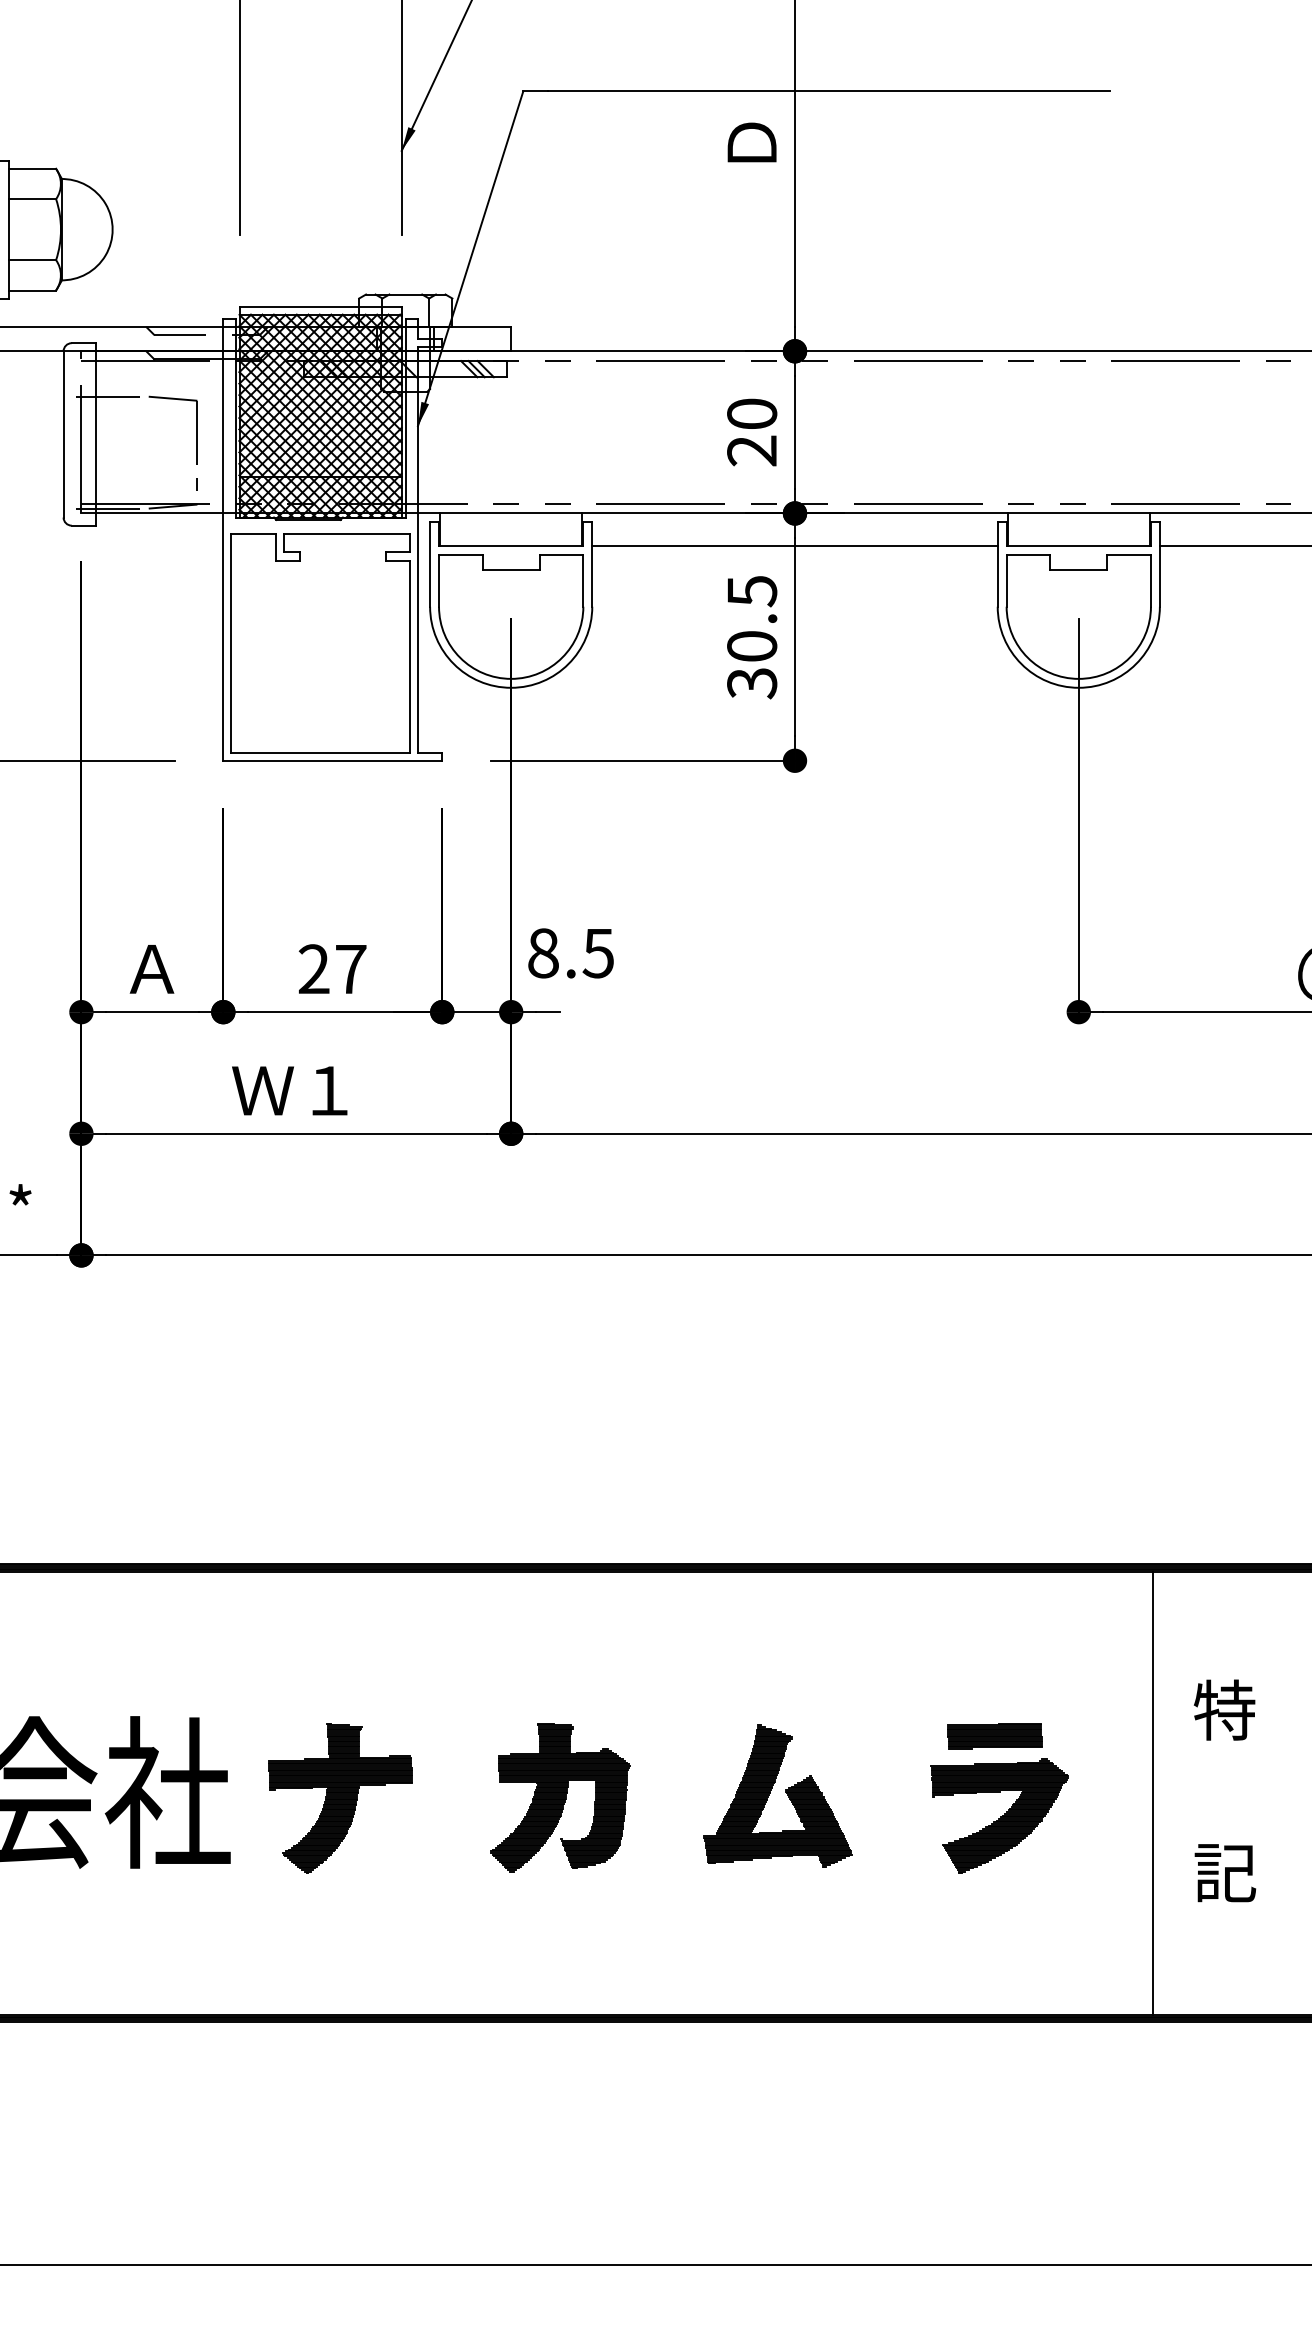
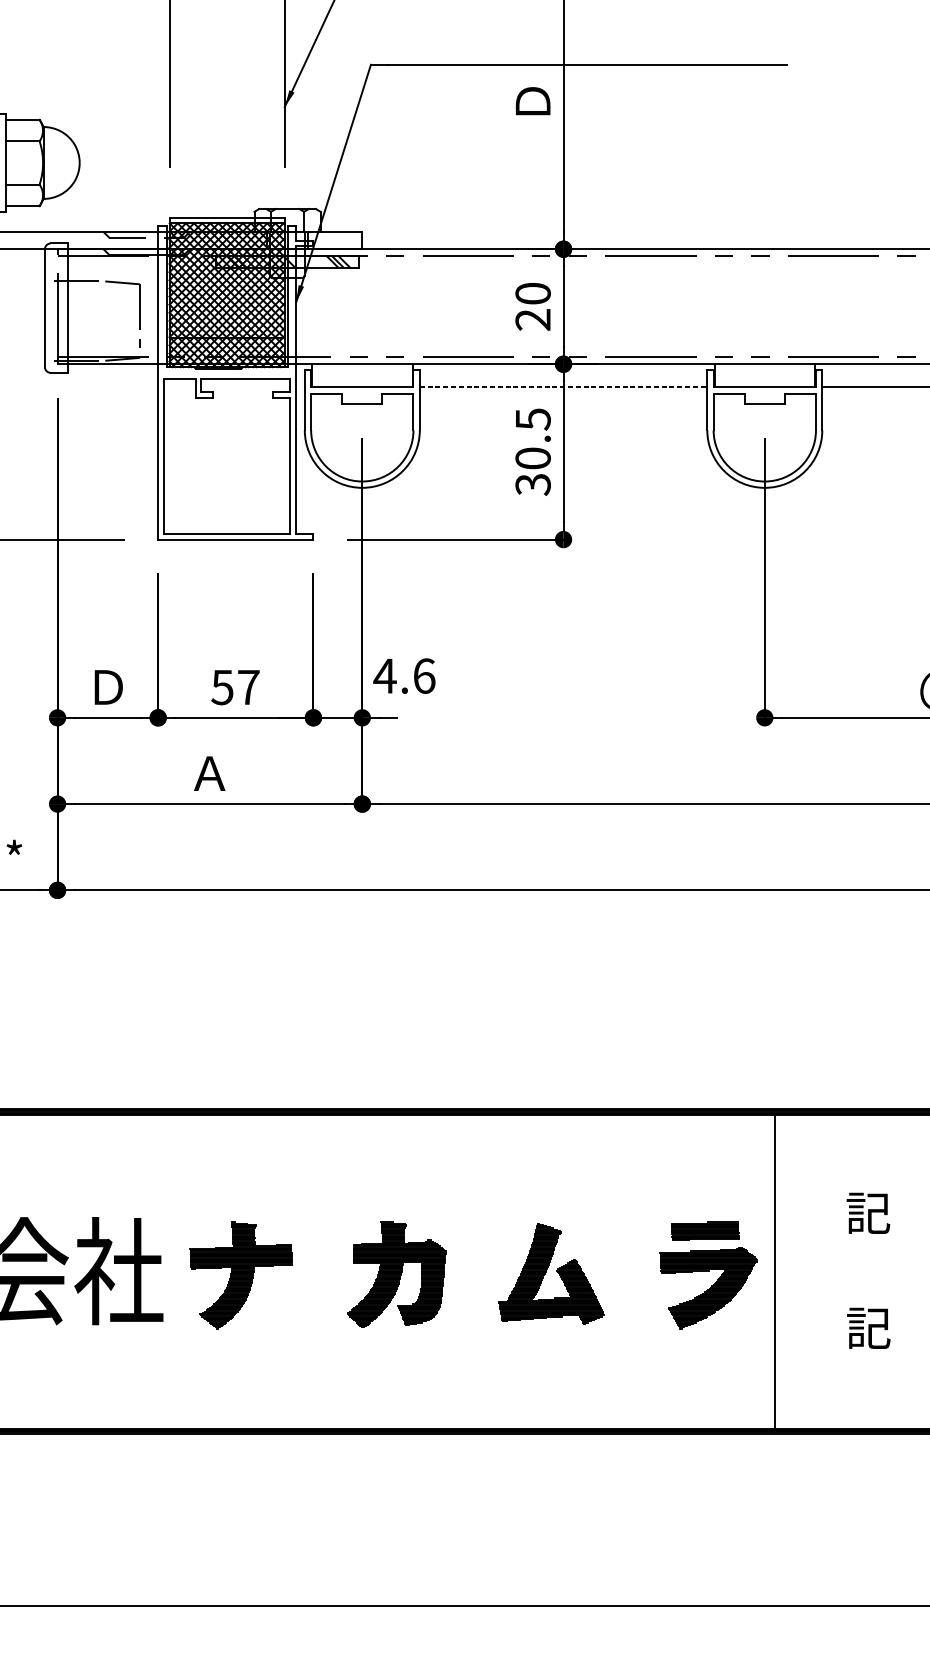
line: (795, 545) -> (563, 386), solid -> dashed
text: (570, 953) -> (404, 676), 8.5 -> 4.6
text: (151, 969) -> (107, 687), Ａ -> Ｄ
text: (313, 969) -> (222, 687), 27 -> 57
text: (289, 1090) -> (205, 773), Ｗ１ -> Ａ
text: (1224, 1709) -> (868, 1212), 特 -> 記
line: (1152, 1793) -> (774, 1271), moved

